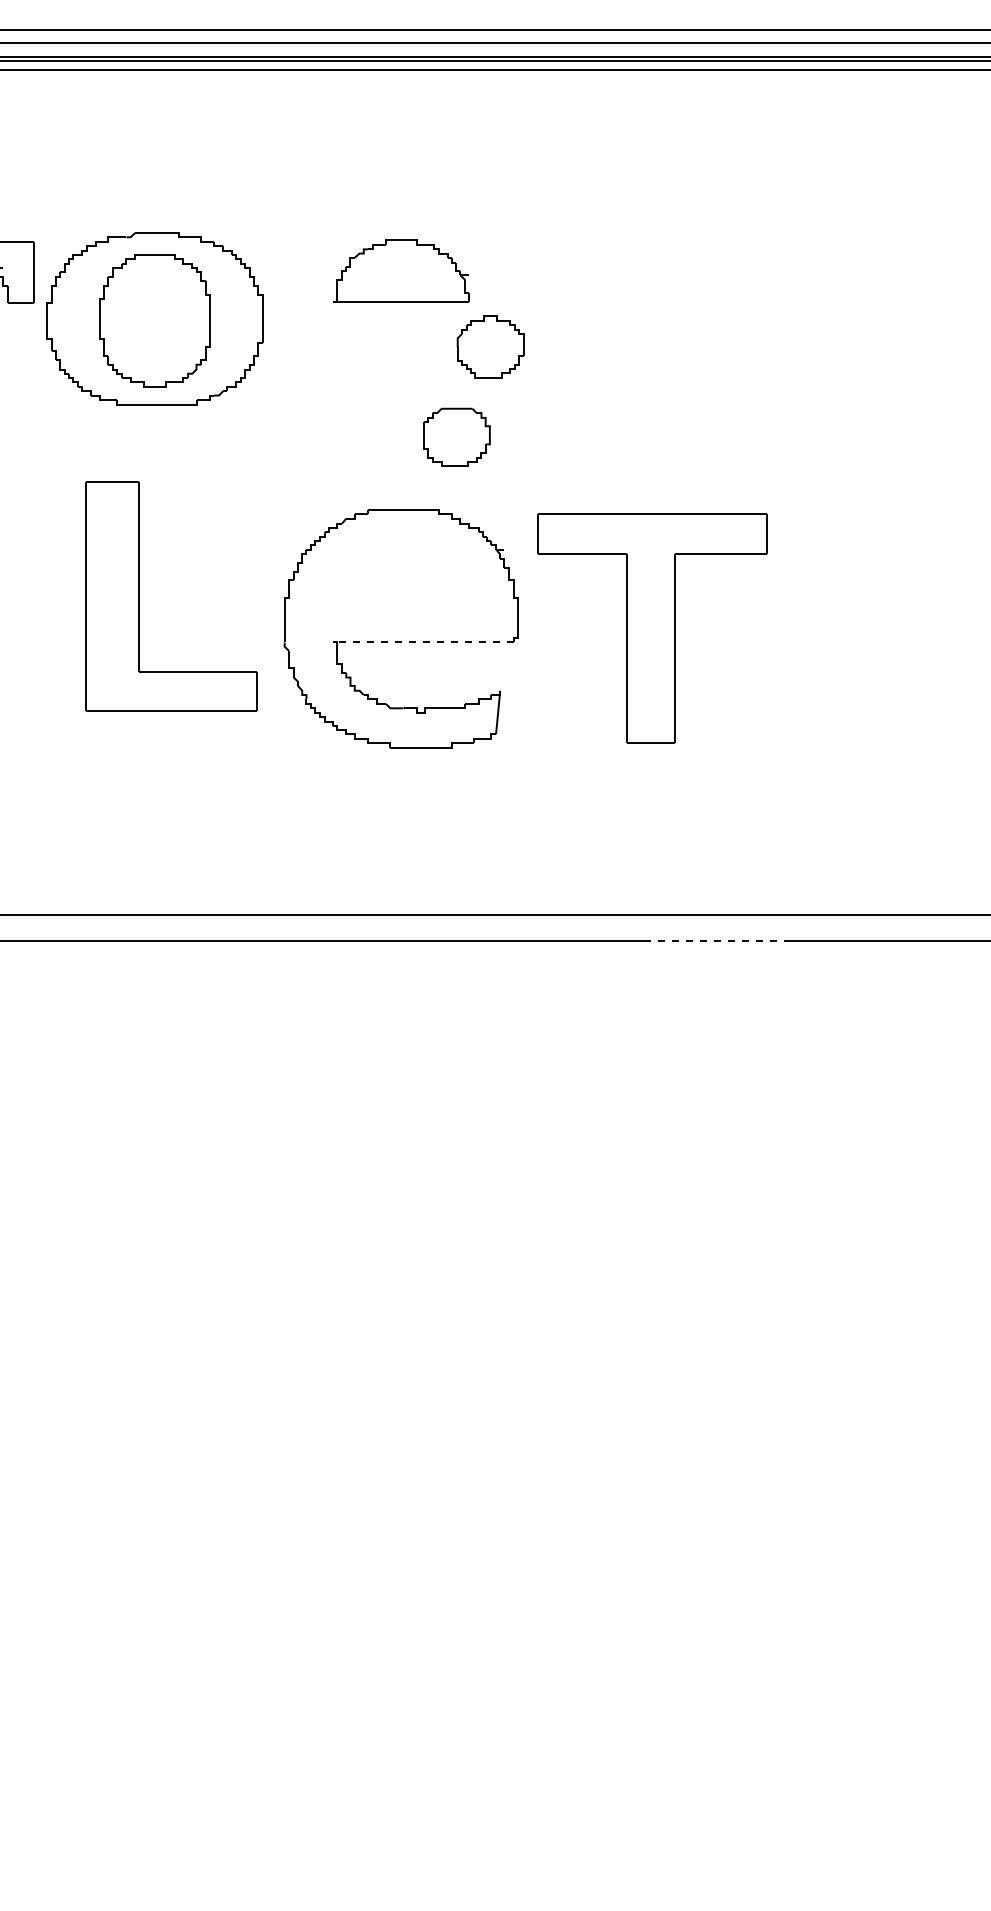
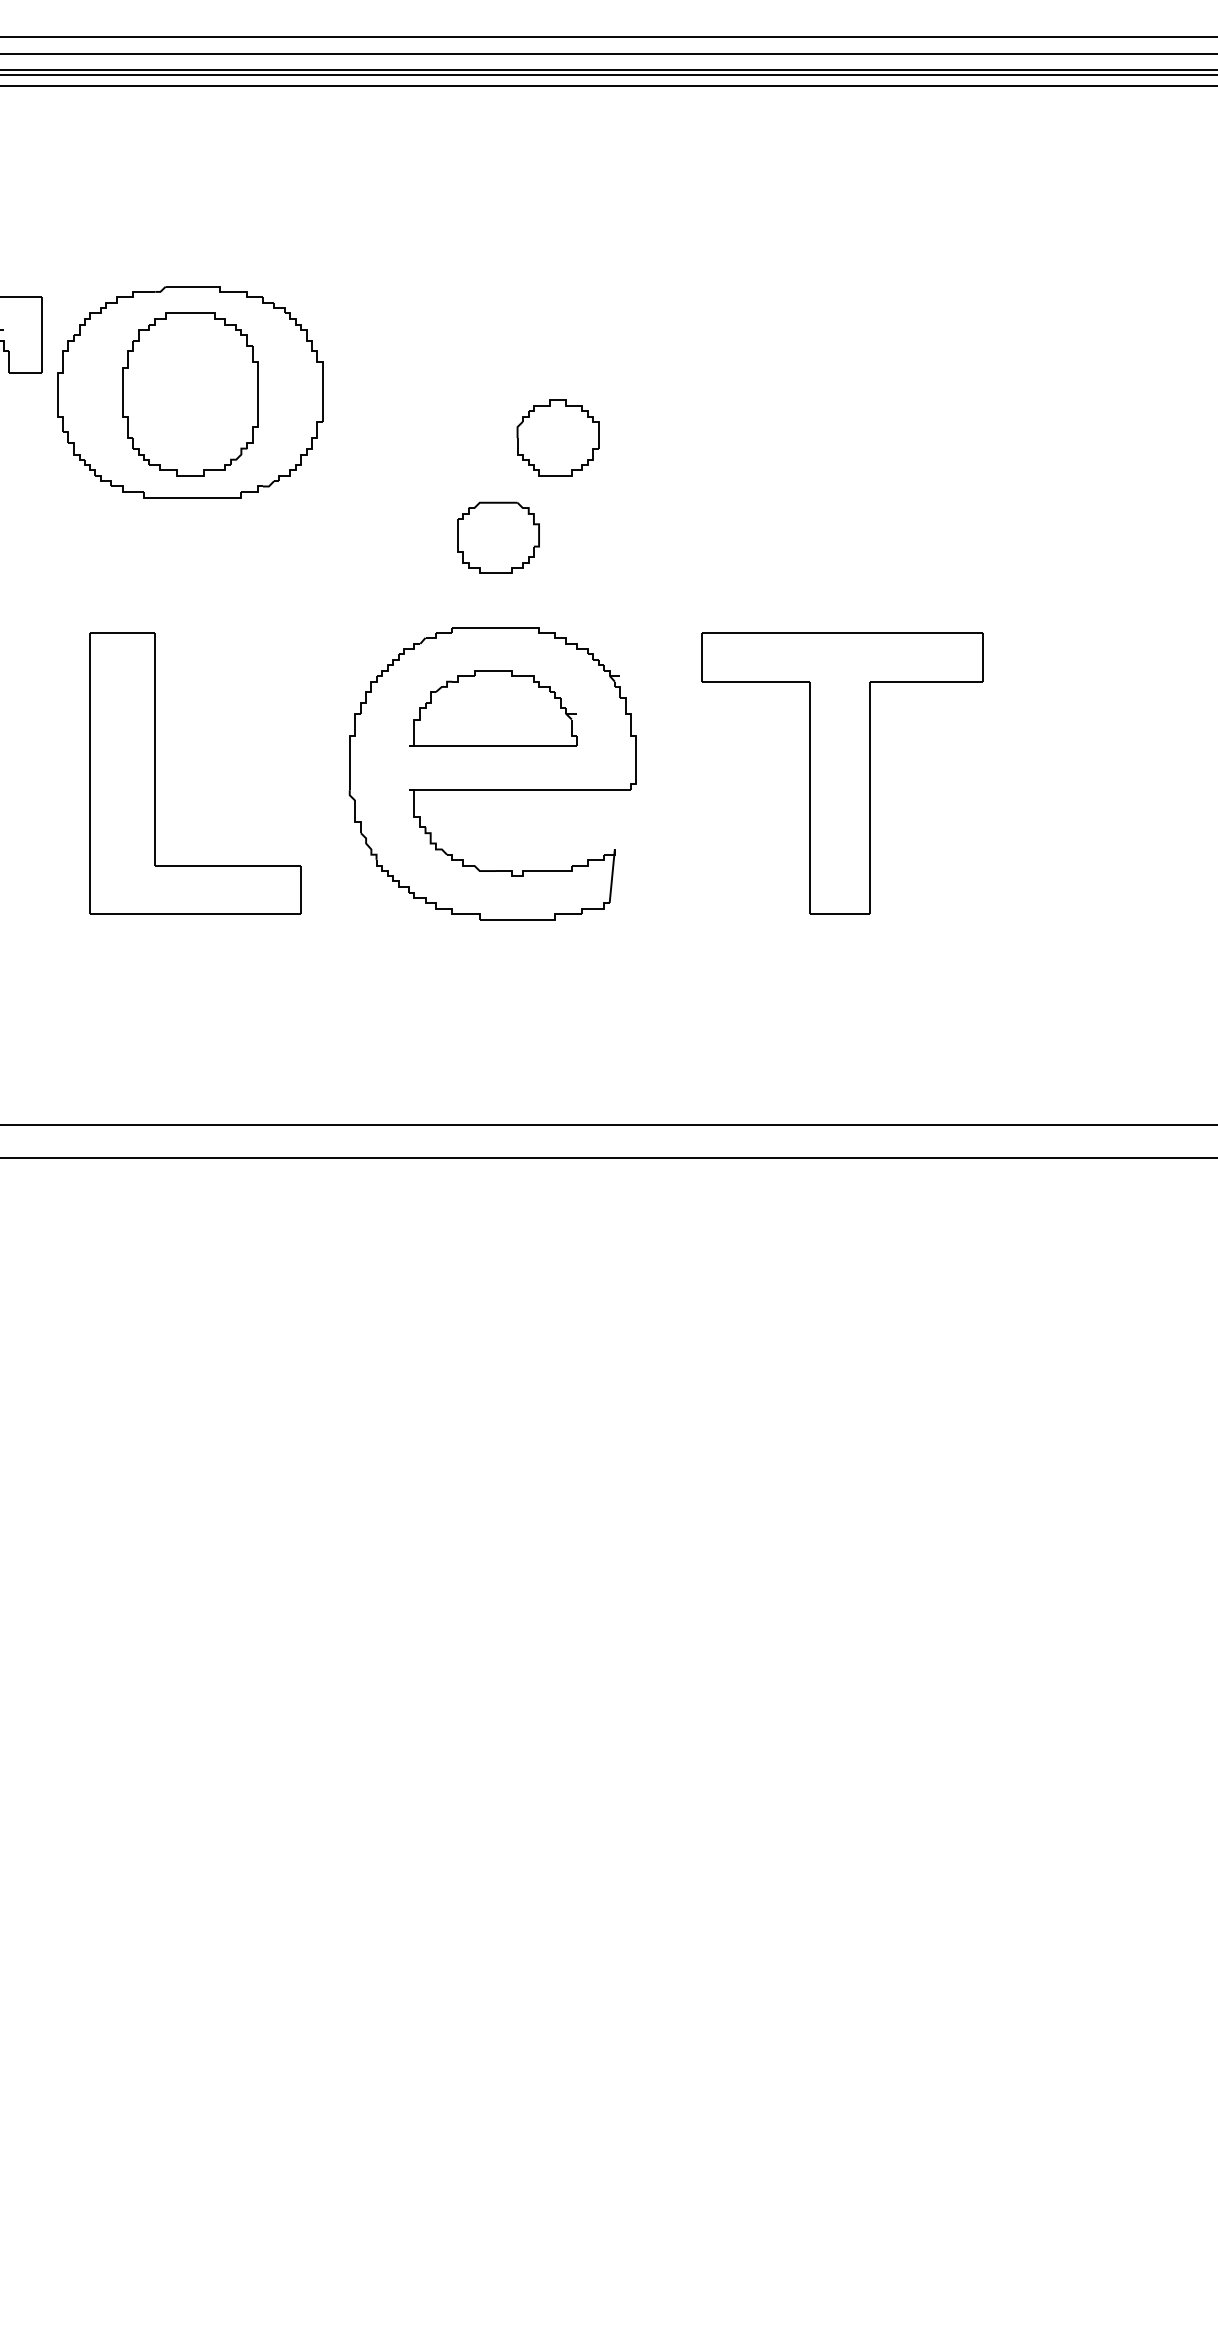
part: (401, 271) -> (493, 708), moved
part: (490, 346) -> (557, 437), moved
part: (456, 437) -> (498, 537), moved
part: (138, 596) -> (155, 773), moved
part: (652, 628) -> (842, 773), moved
line: (422, 642) -> (519, 790), dashed -> solid
line: (719, 941) -> (884, 1157), dashed -> solid

